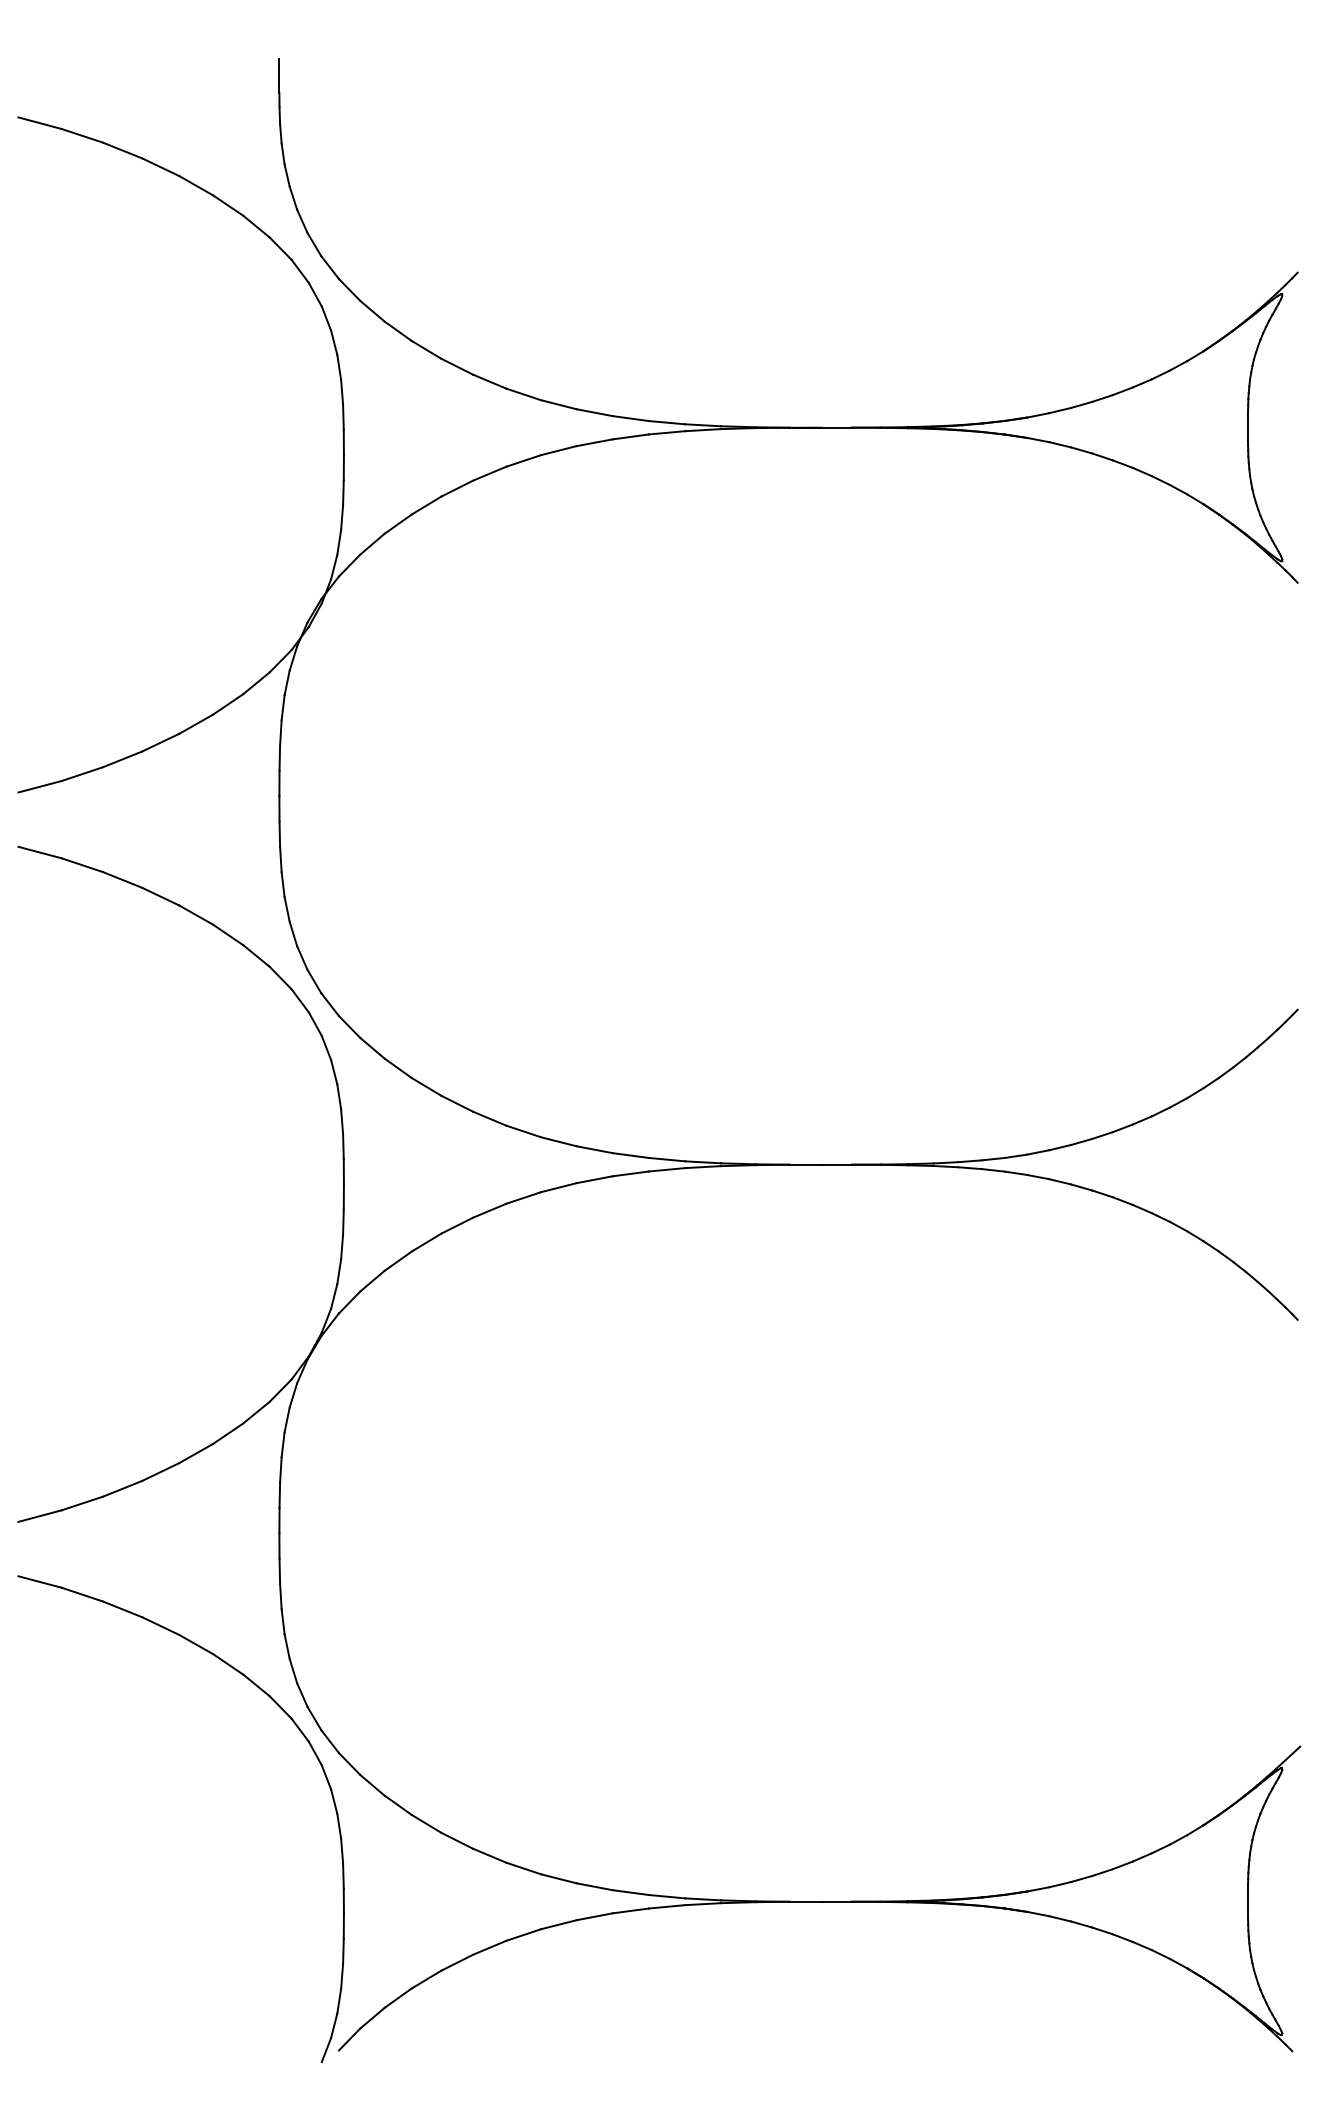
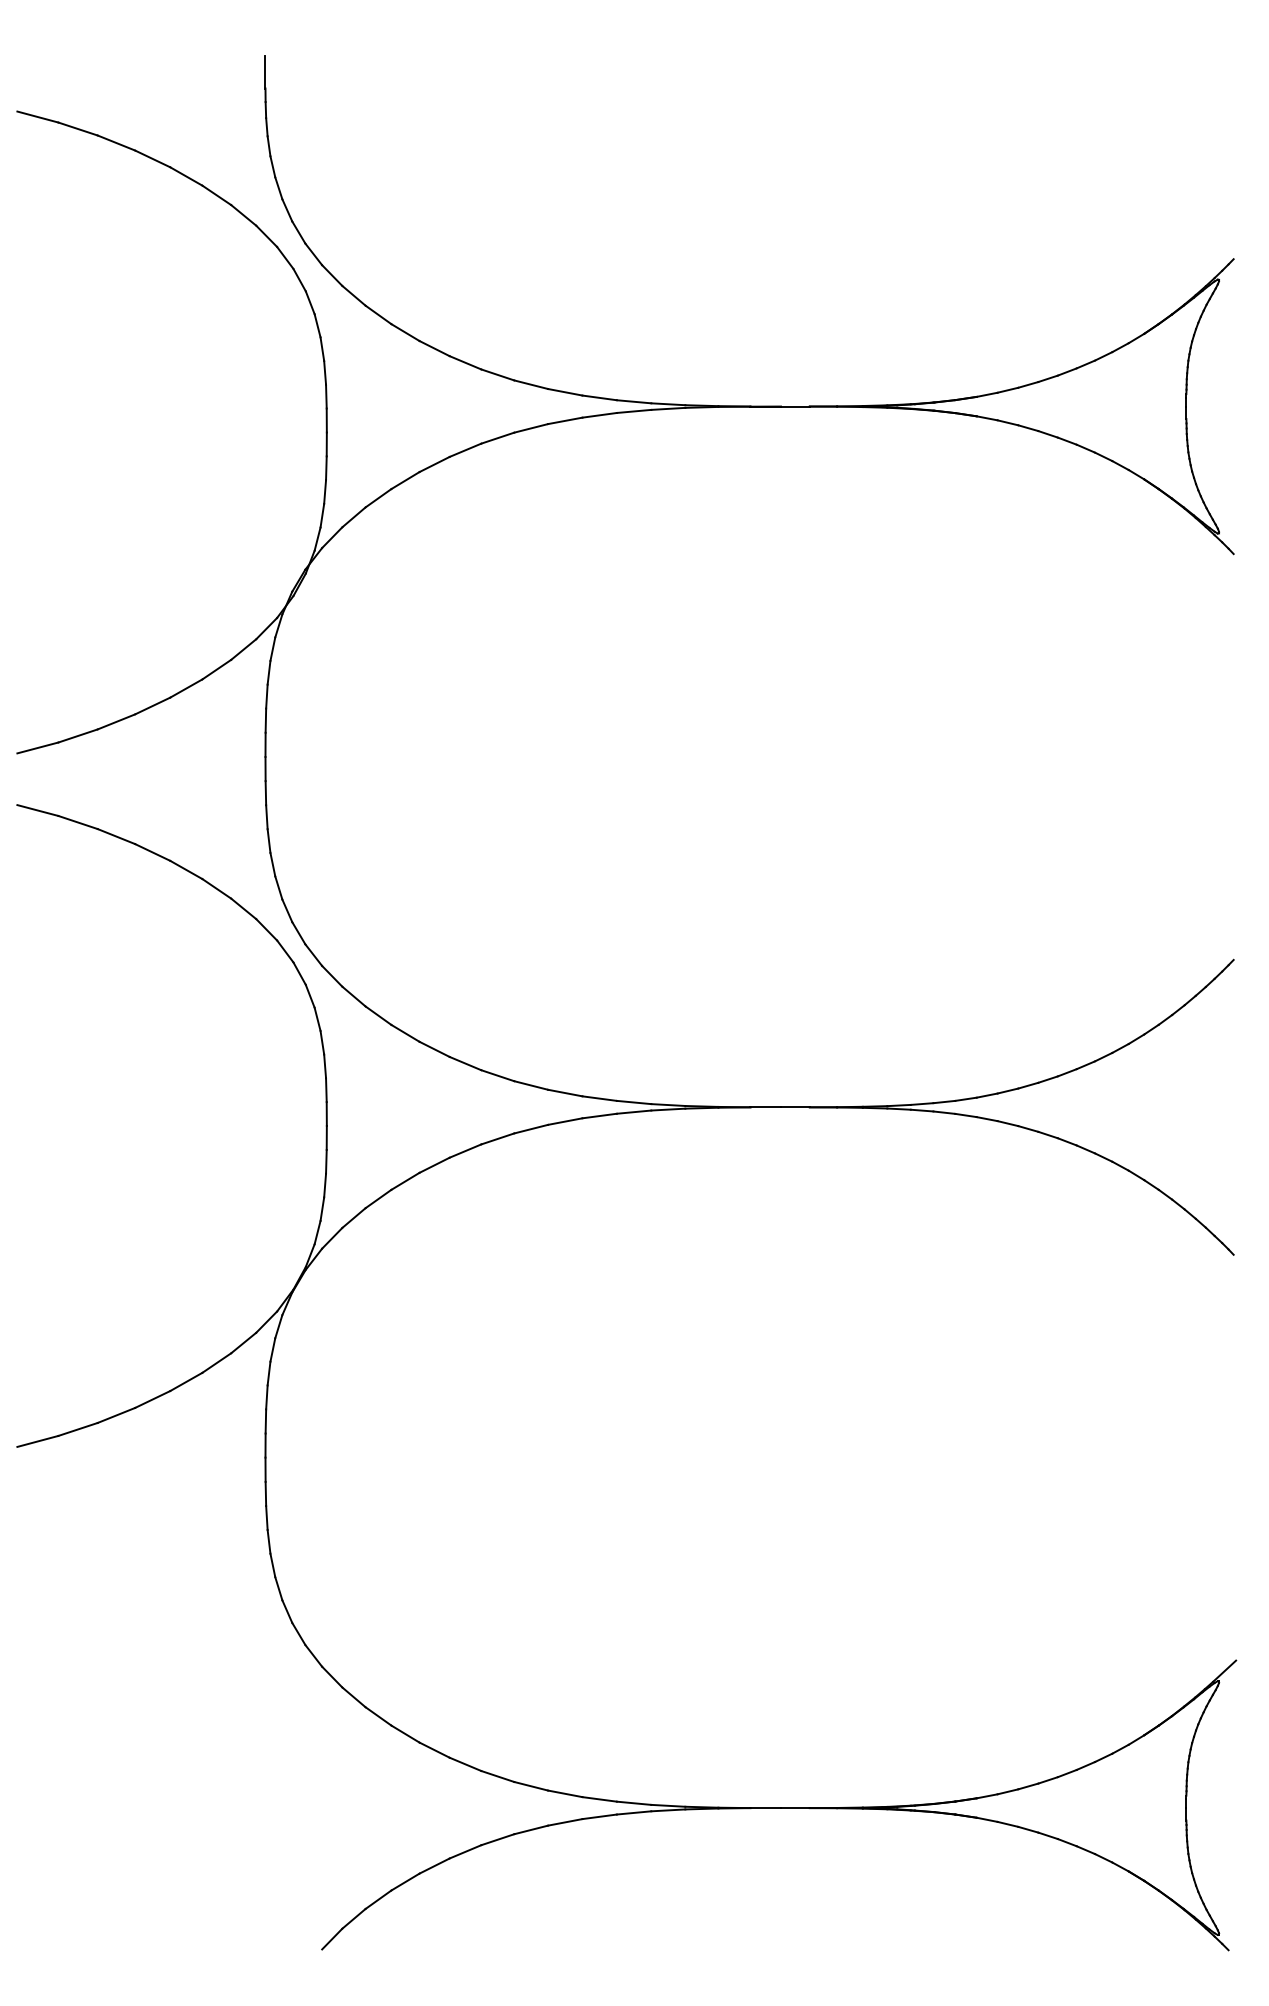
part: (300, 1732) -> (285, 1647), removed

